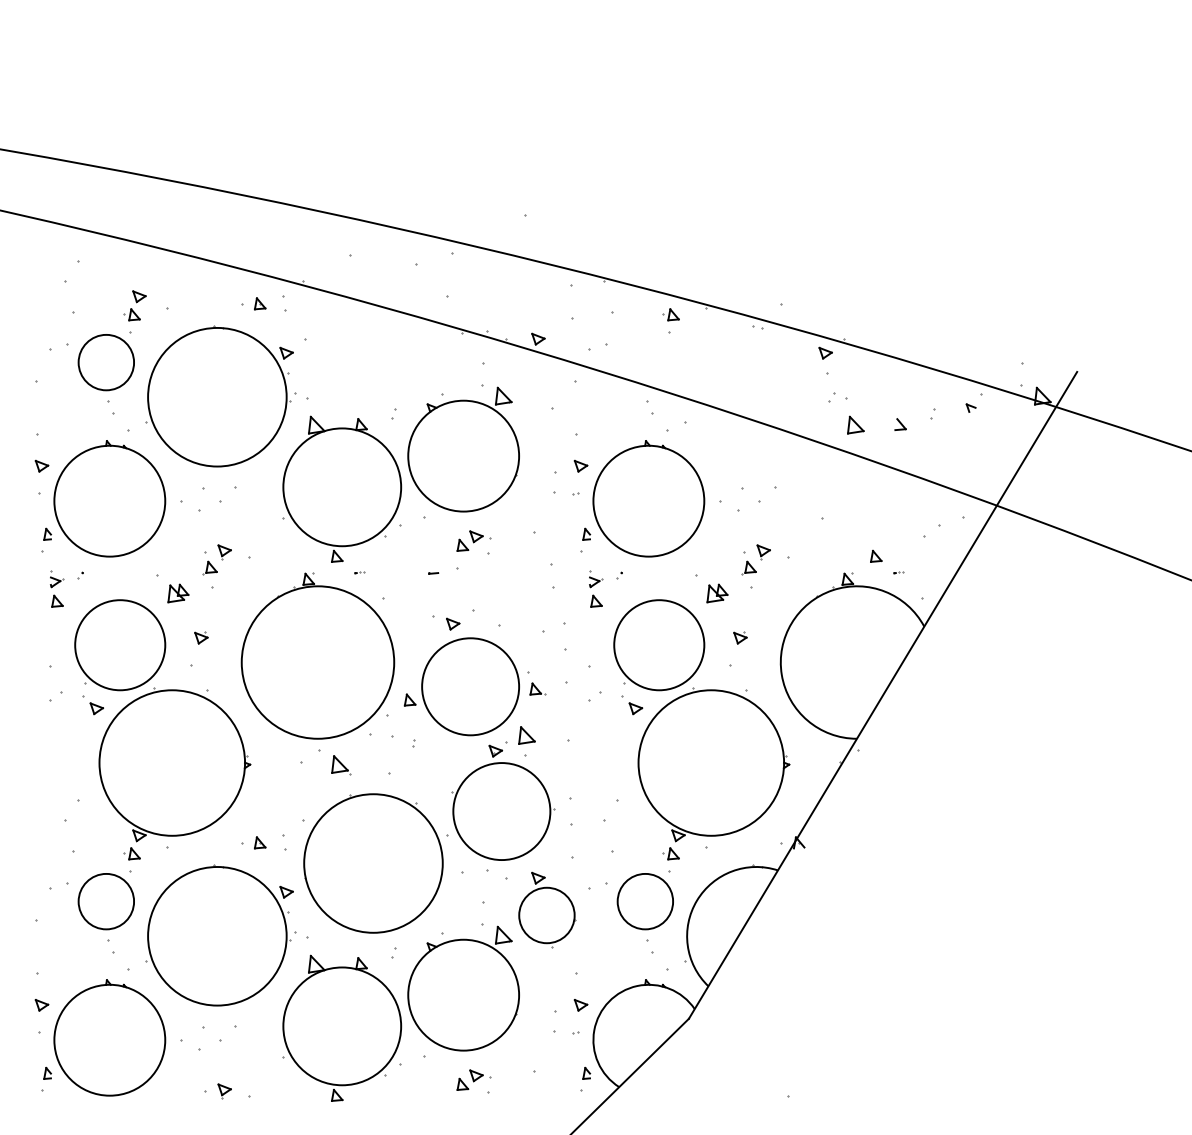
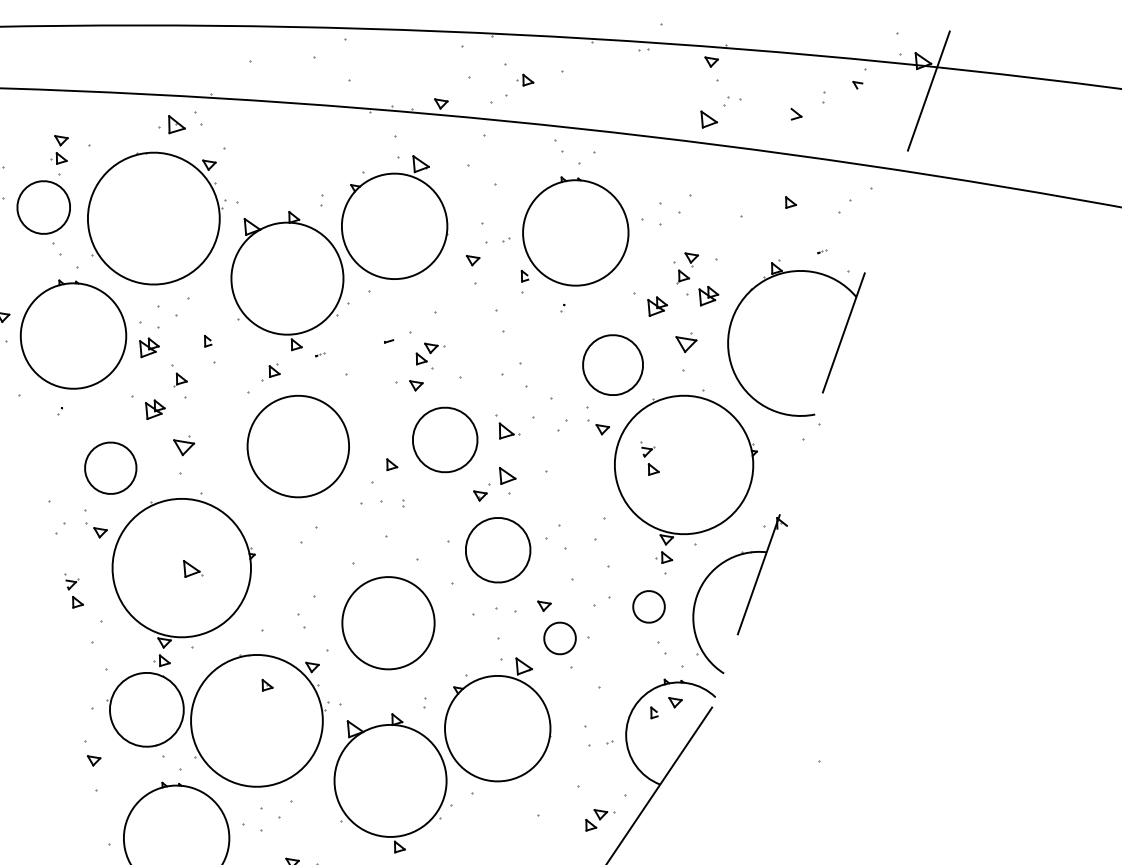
part: (260, 303) -> (176, 123), size x1.6
part: (670, 314) -> (524, 79), moved
part: (855, 424) -> (708, 117), moved
part: (580, 465) -> (473, 259), moved
part: (185, 528) -> (149, 347), added
part: (47, 533) -> (207, 340), moved
part: (473, 540) -> (429, 351), moved
part: (224, 552) -> (190, 361), removed
part: (876, 555) -> (790, 200), moved
part: (57, 588) -> (74, 589), moved
part: (596, 588) -> (650, 456), moved
part: (772, 593) -> (708, 295), added
part: (201, 637) -> (185, 445), size x1.6
part: (740, 637) -> (687, 342), size x1.6
circle: (120, 645) -> (111, 468), size x0.6
circle: (659, 645) -> (613, 365), size x0.7
circle: (317, 662) -> (297, 446), size x0.7
circle: (470, 686) -> (445, 439), size x0.7
part: (537, 688) -> (507, 428), size x1.4
line: (882, 695) -> (830, 369), solid -> dashed
part: (341, 765) -> (192, 568), moved
circle: (501, 811) -> (497, 550), size x0.7
part: (260, 842) -> (266, 684), moved
circle: (373, 863) -> (388, 623), size x0.7
circle: (106, 901) -> (146, 709), size x1.4
circle: (644, 901) -> (648, 606), size x0.6
circle: (546, 915) -> (559, 638), size x0.6
part: (41, 1005) -> (94, 760), moved
part: (580, 1005) -> (675, 702), moved
part: (586, 1072) -> (653, 711), moved
part: (473, 1079) -> (599, 817), moved

